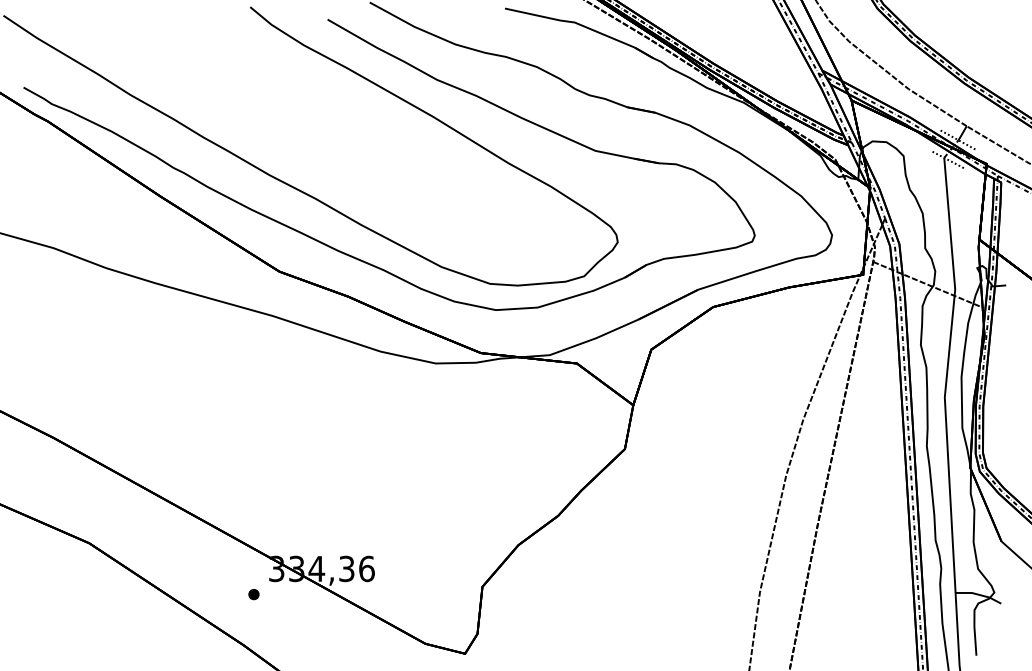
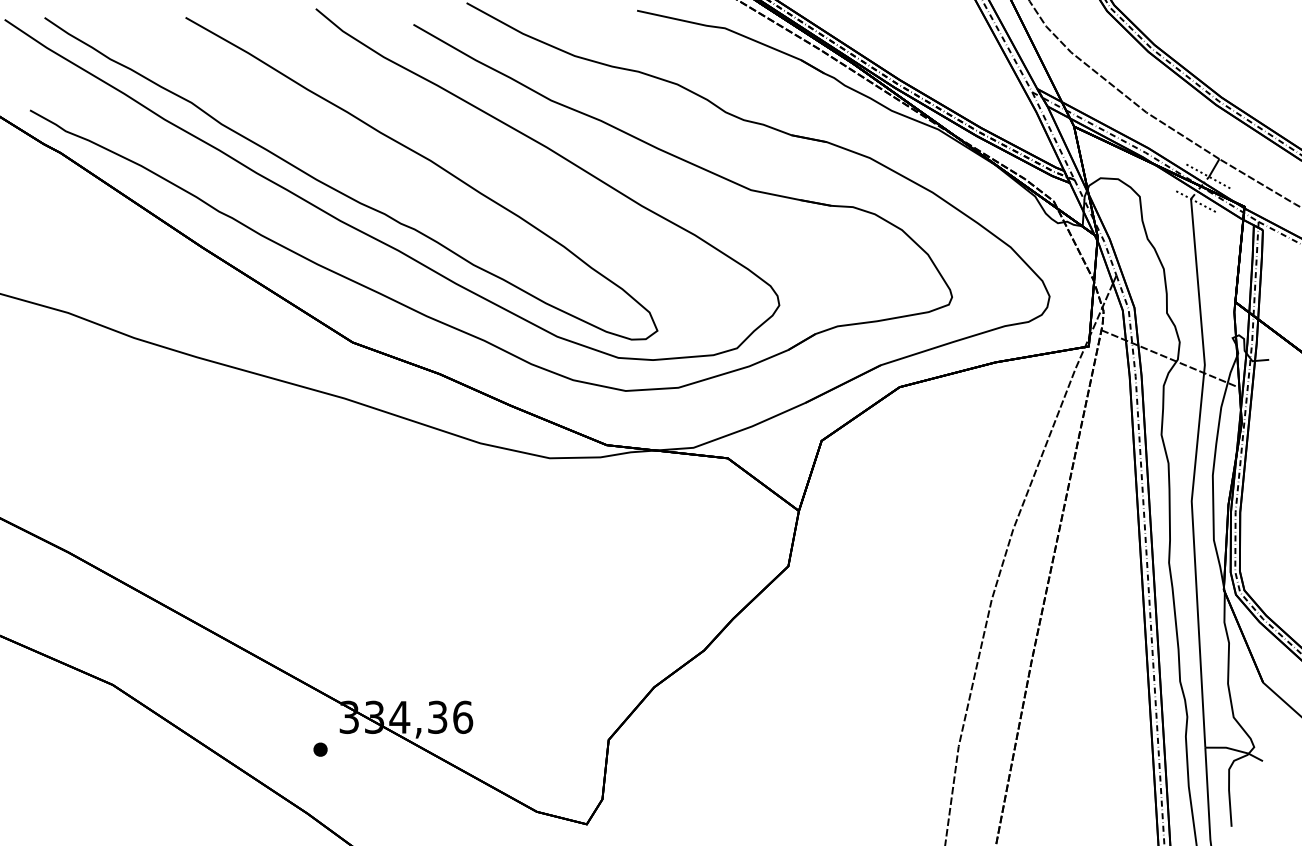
curve: (272, 153) -> (344, 193), added

